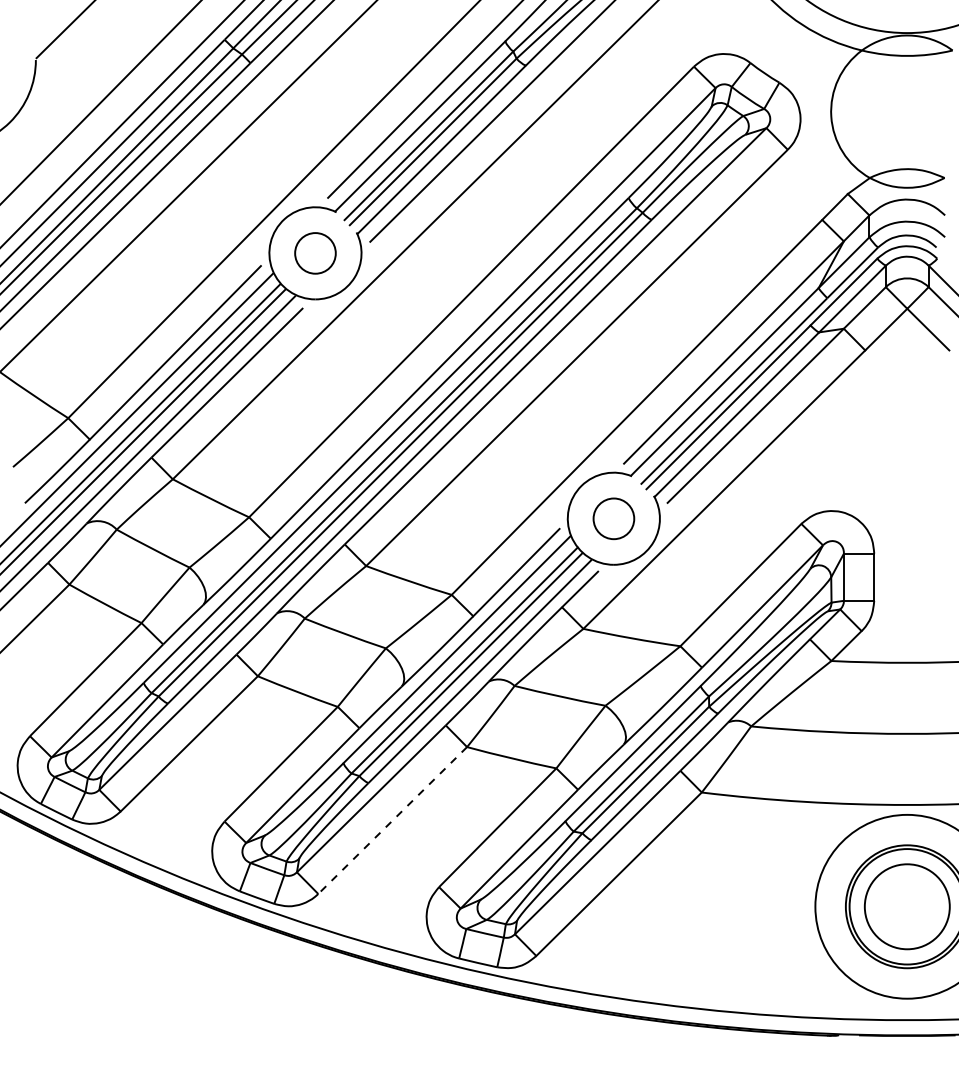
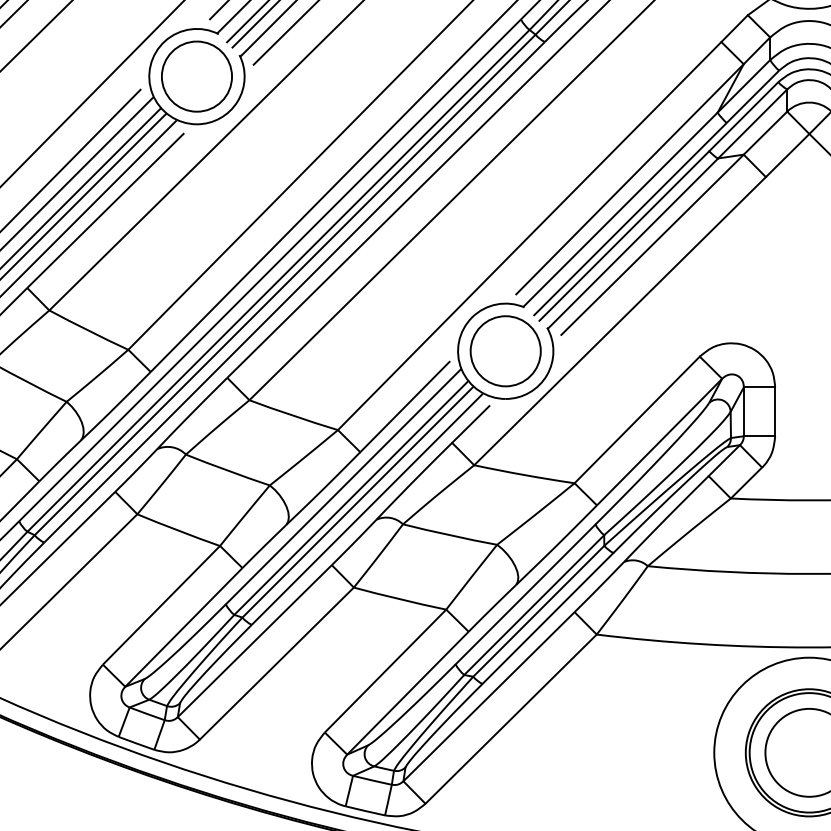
circle: (315, 253) -> (196, 76), size x1.67
circle: (613, 518) -> (505, 351), size x1.67
line: (392, 820) -> (276, 663), dashed -> solid

